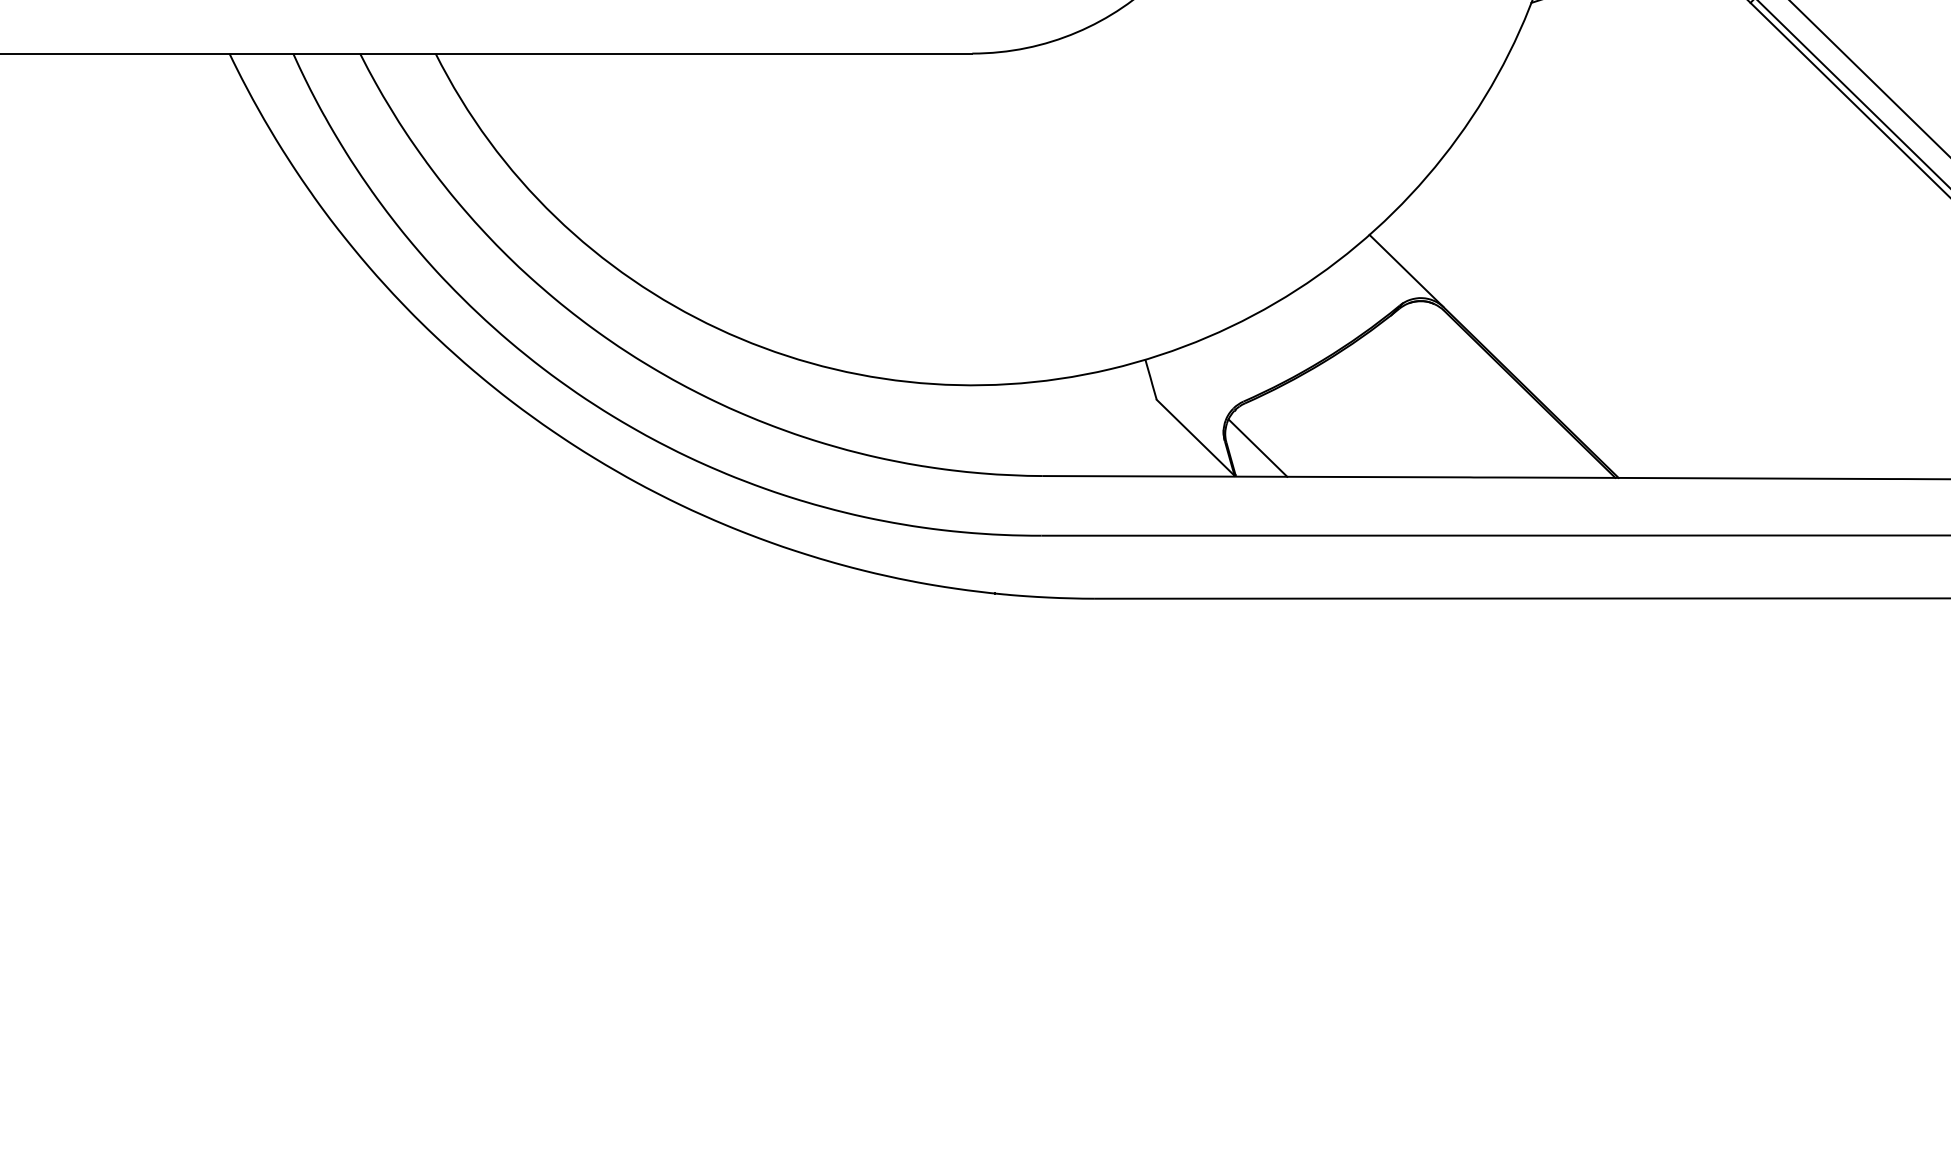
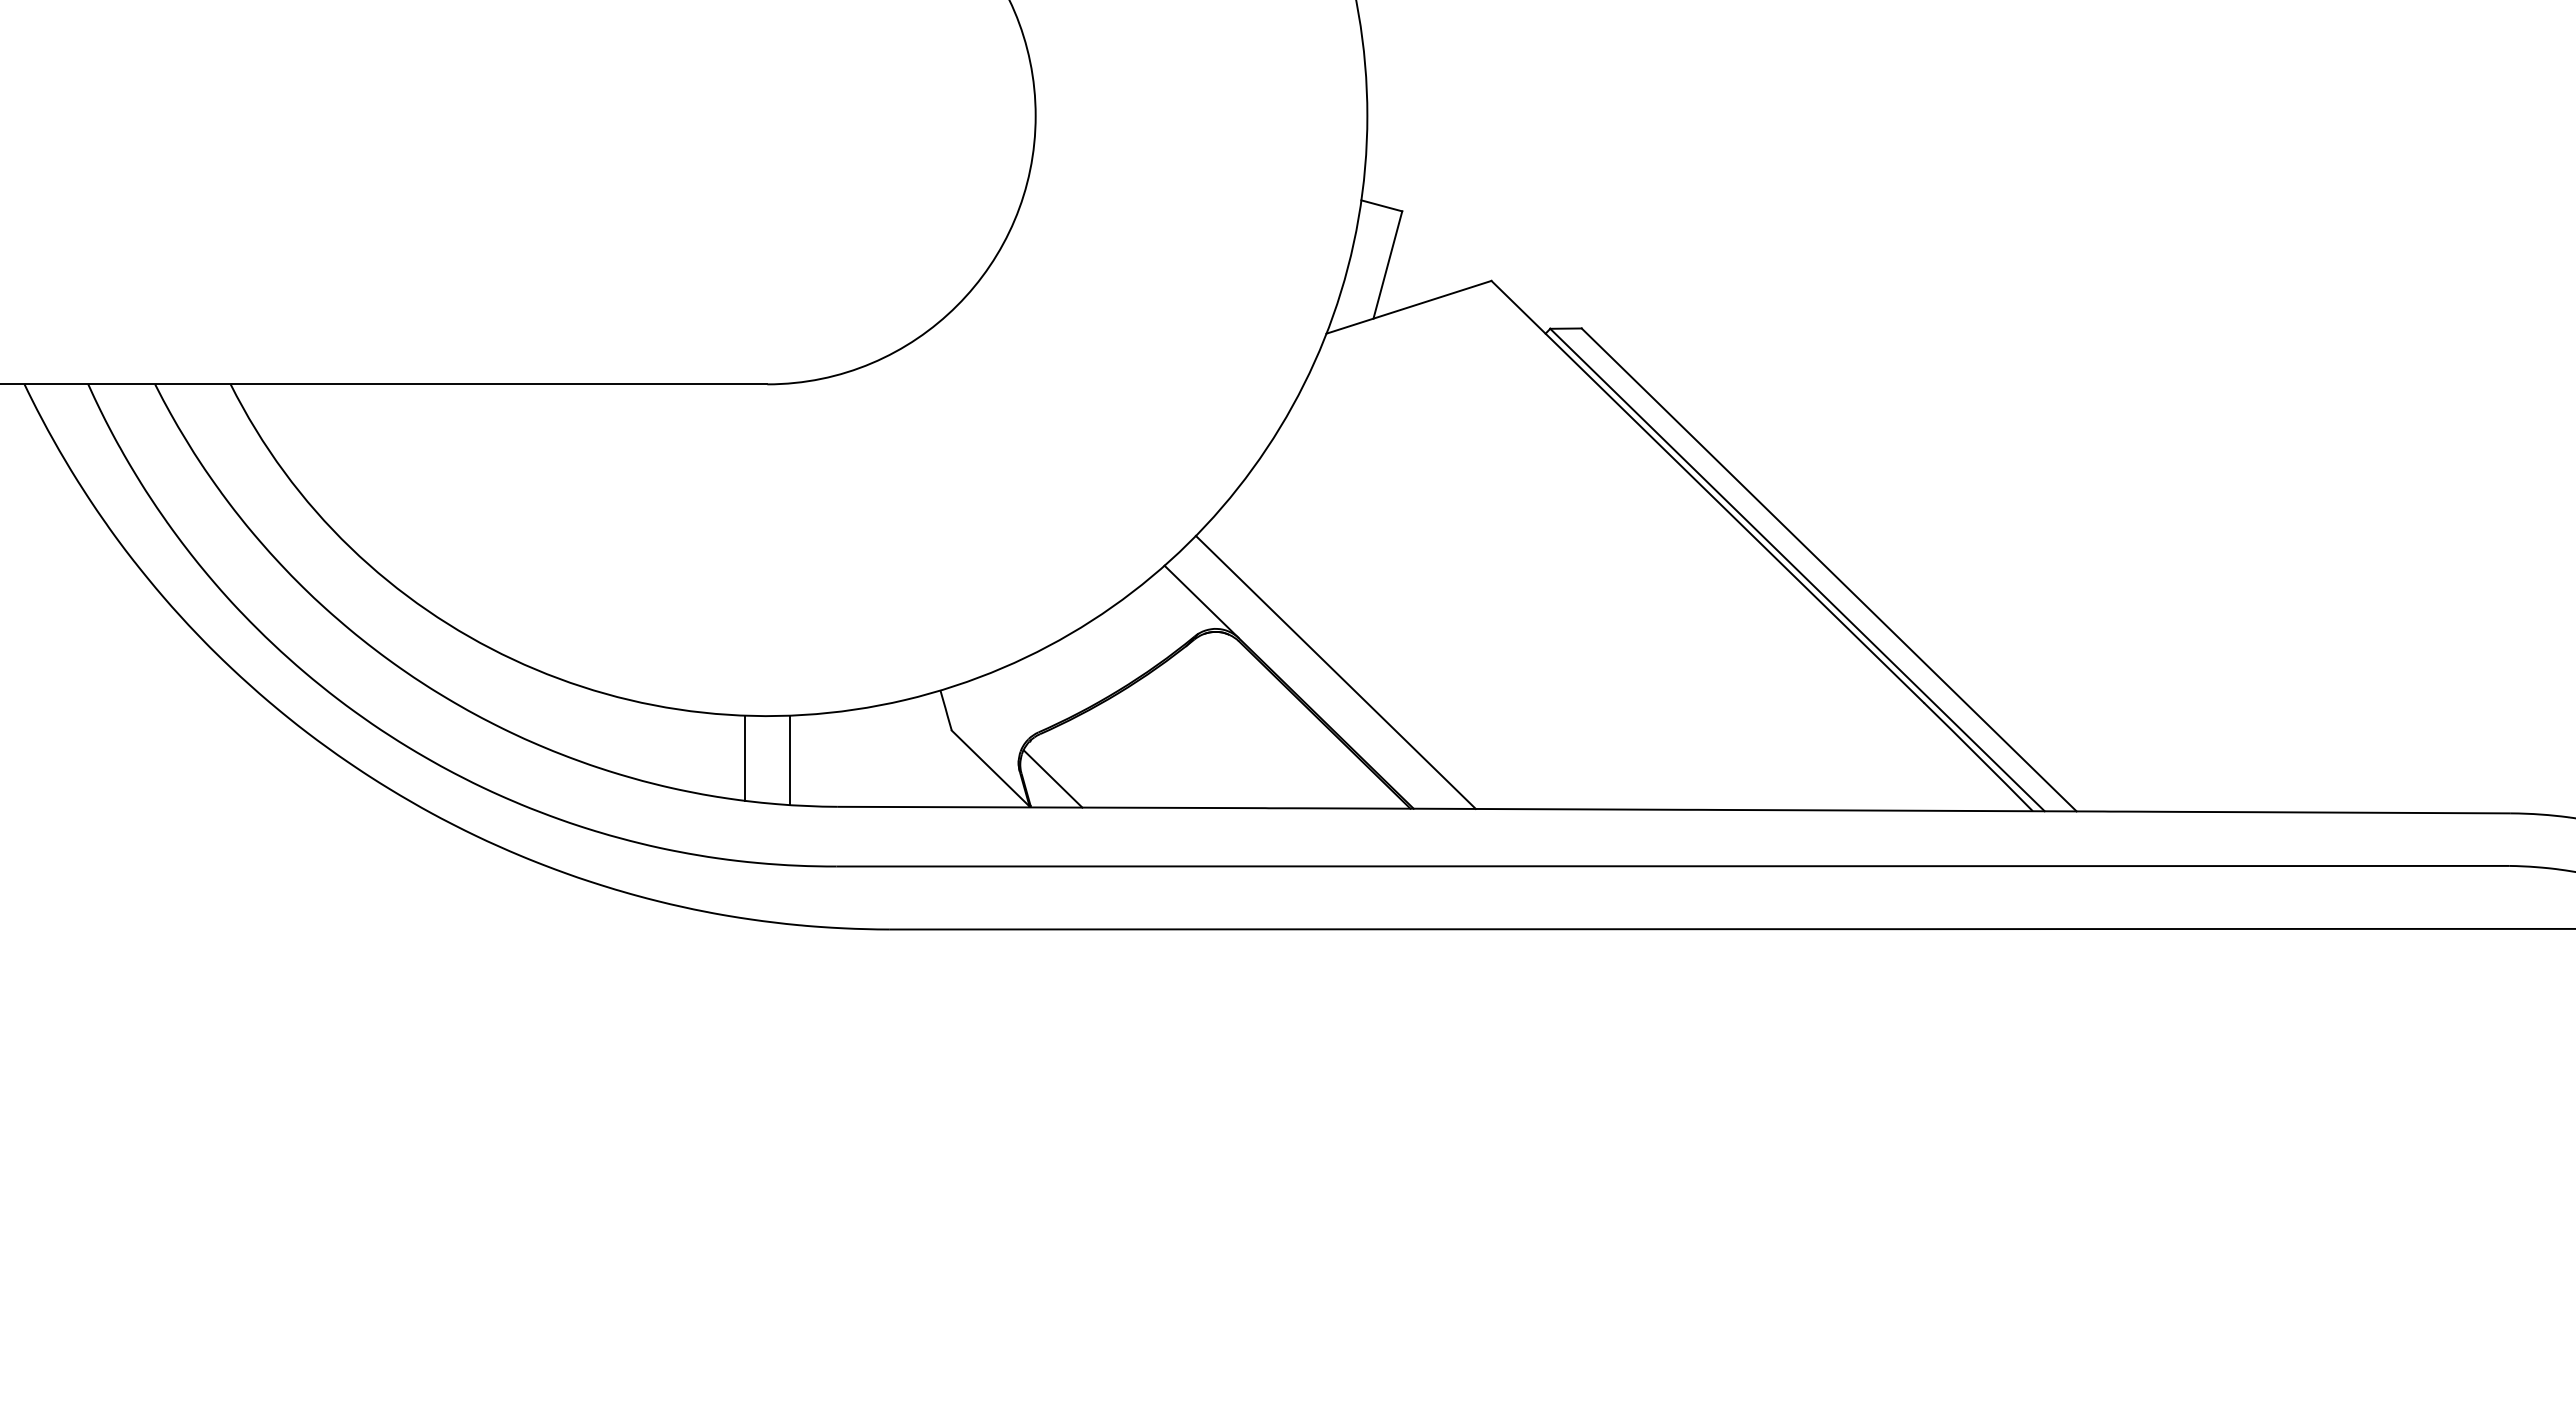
line: (1540, 340) -> (1335, 671), added
line: (950, 426) -> (745, 757), added
line: (994, 429) -> (789, 760), added

